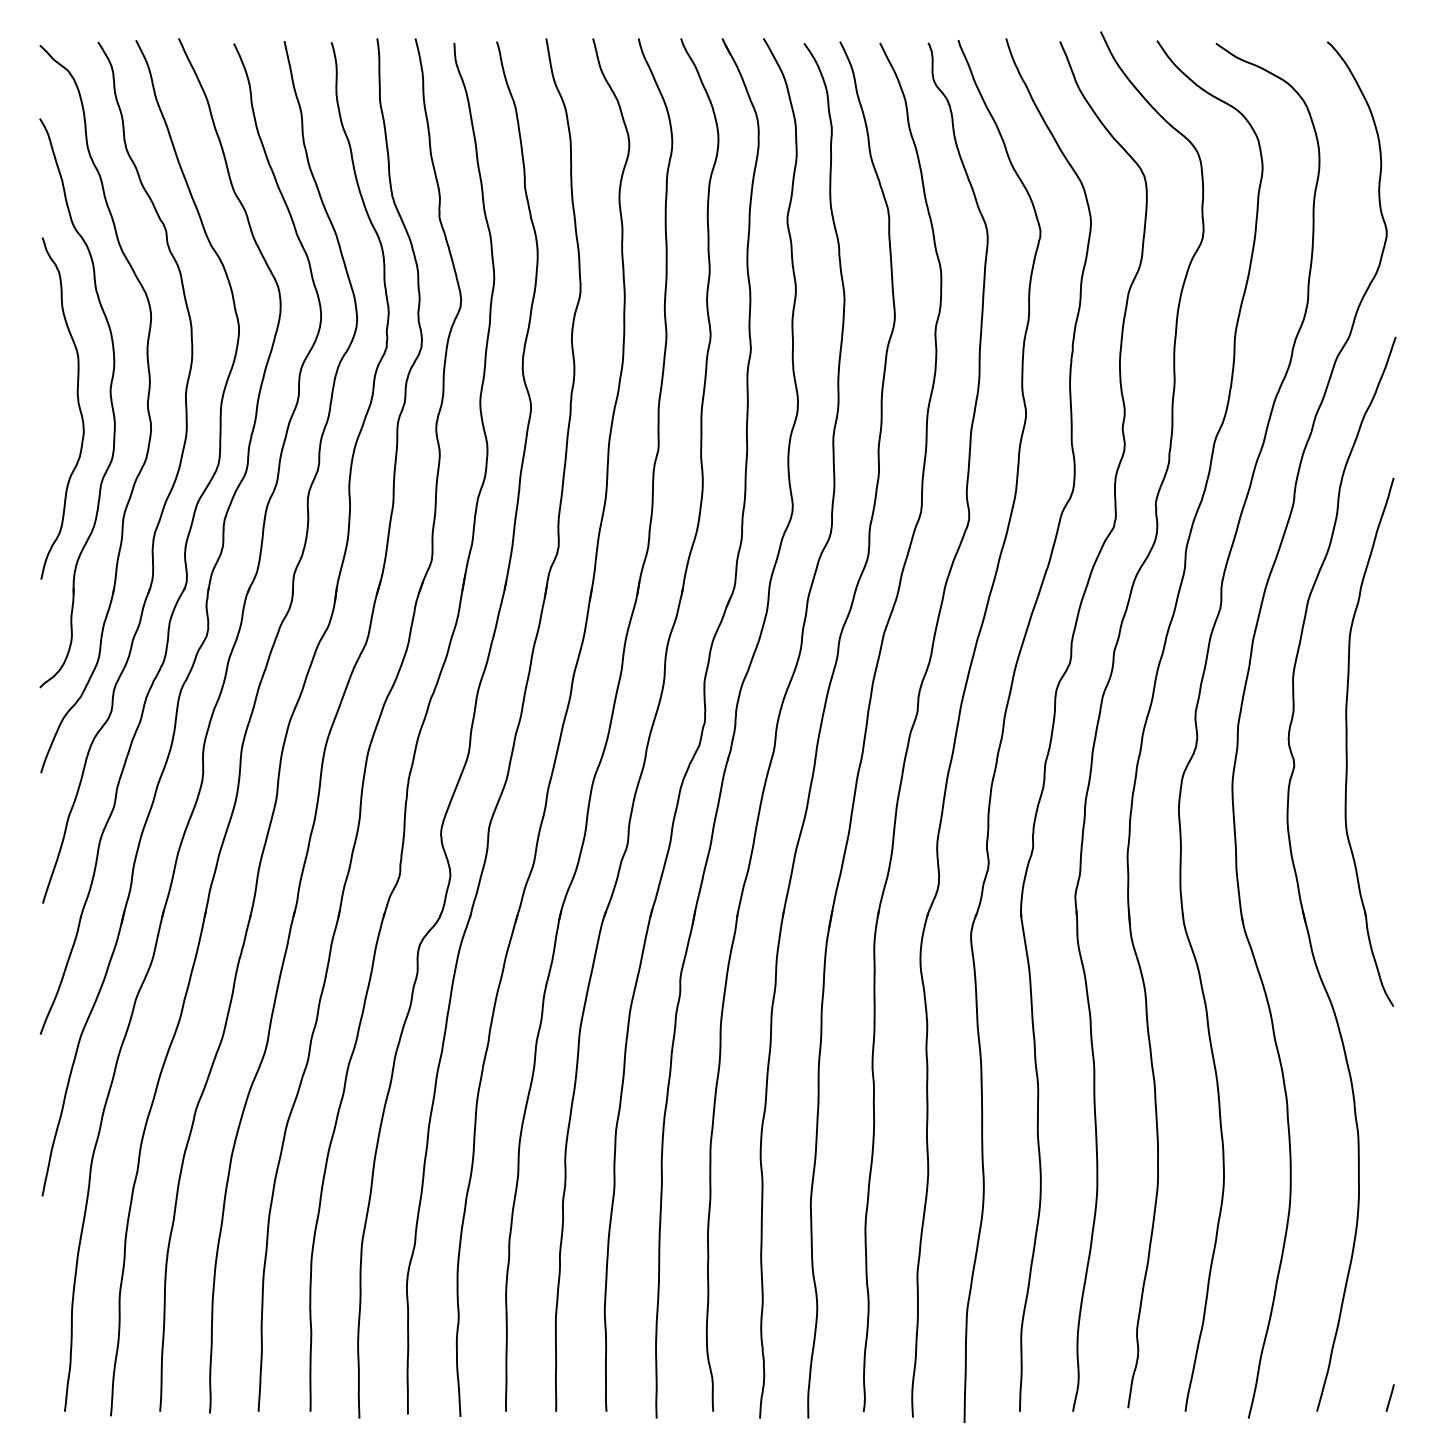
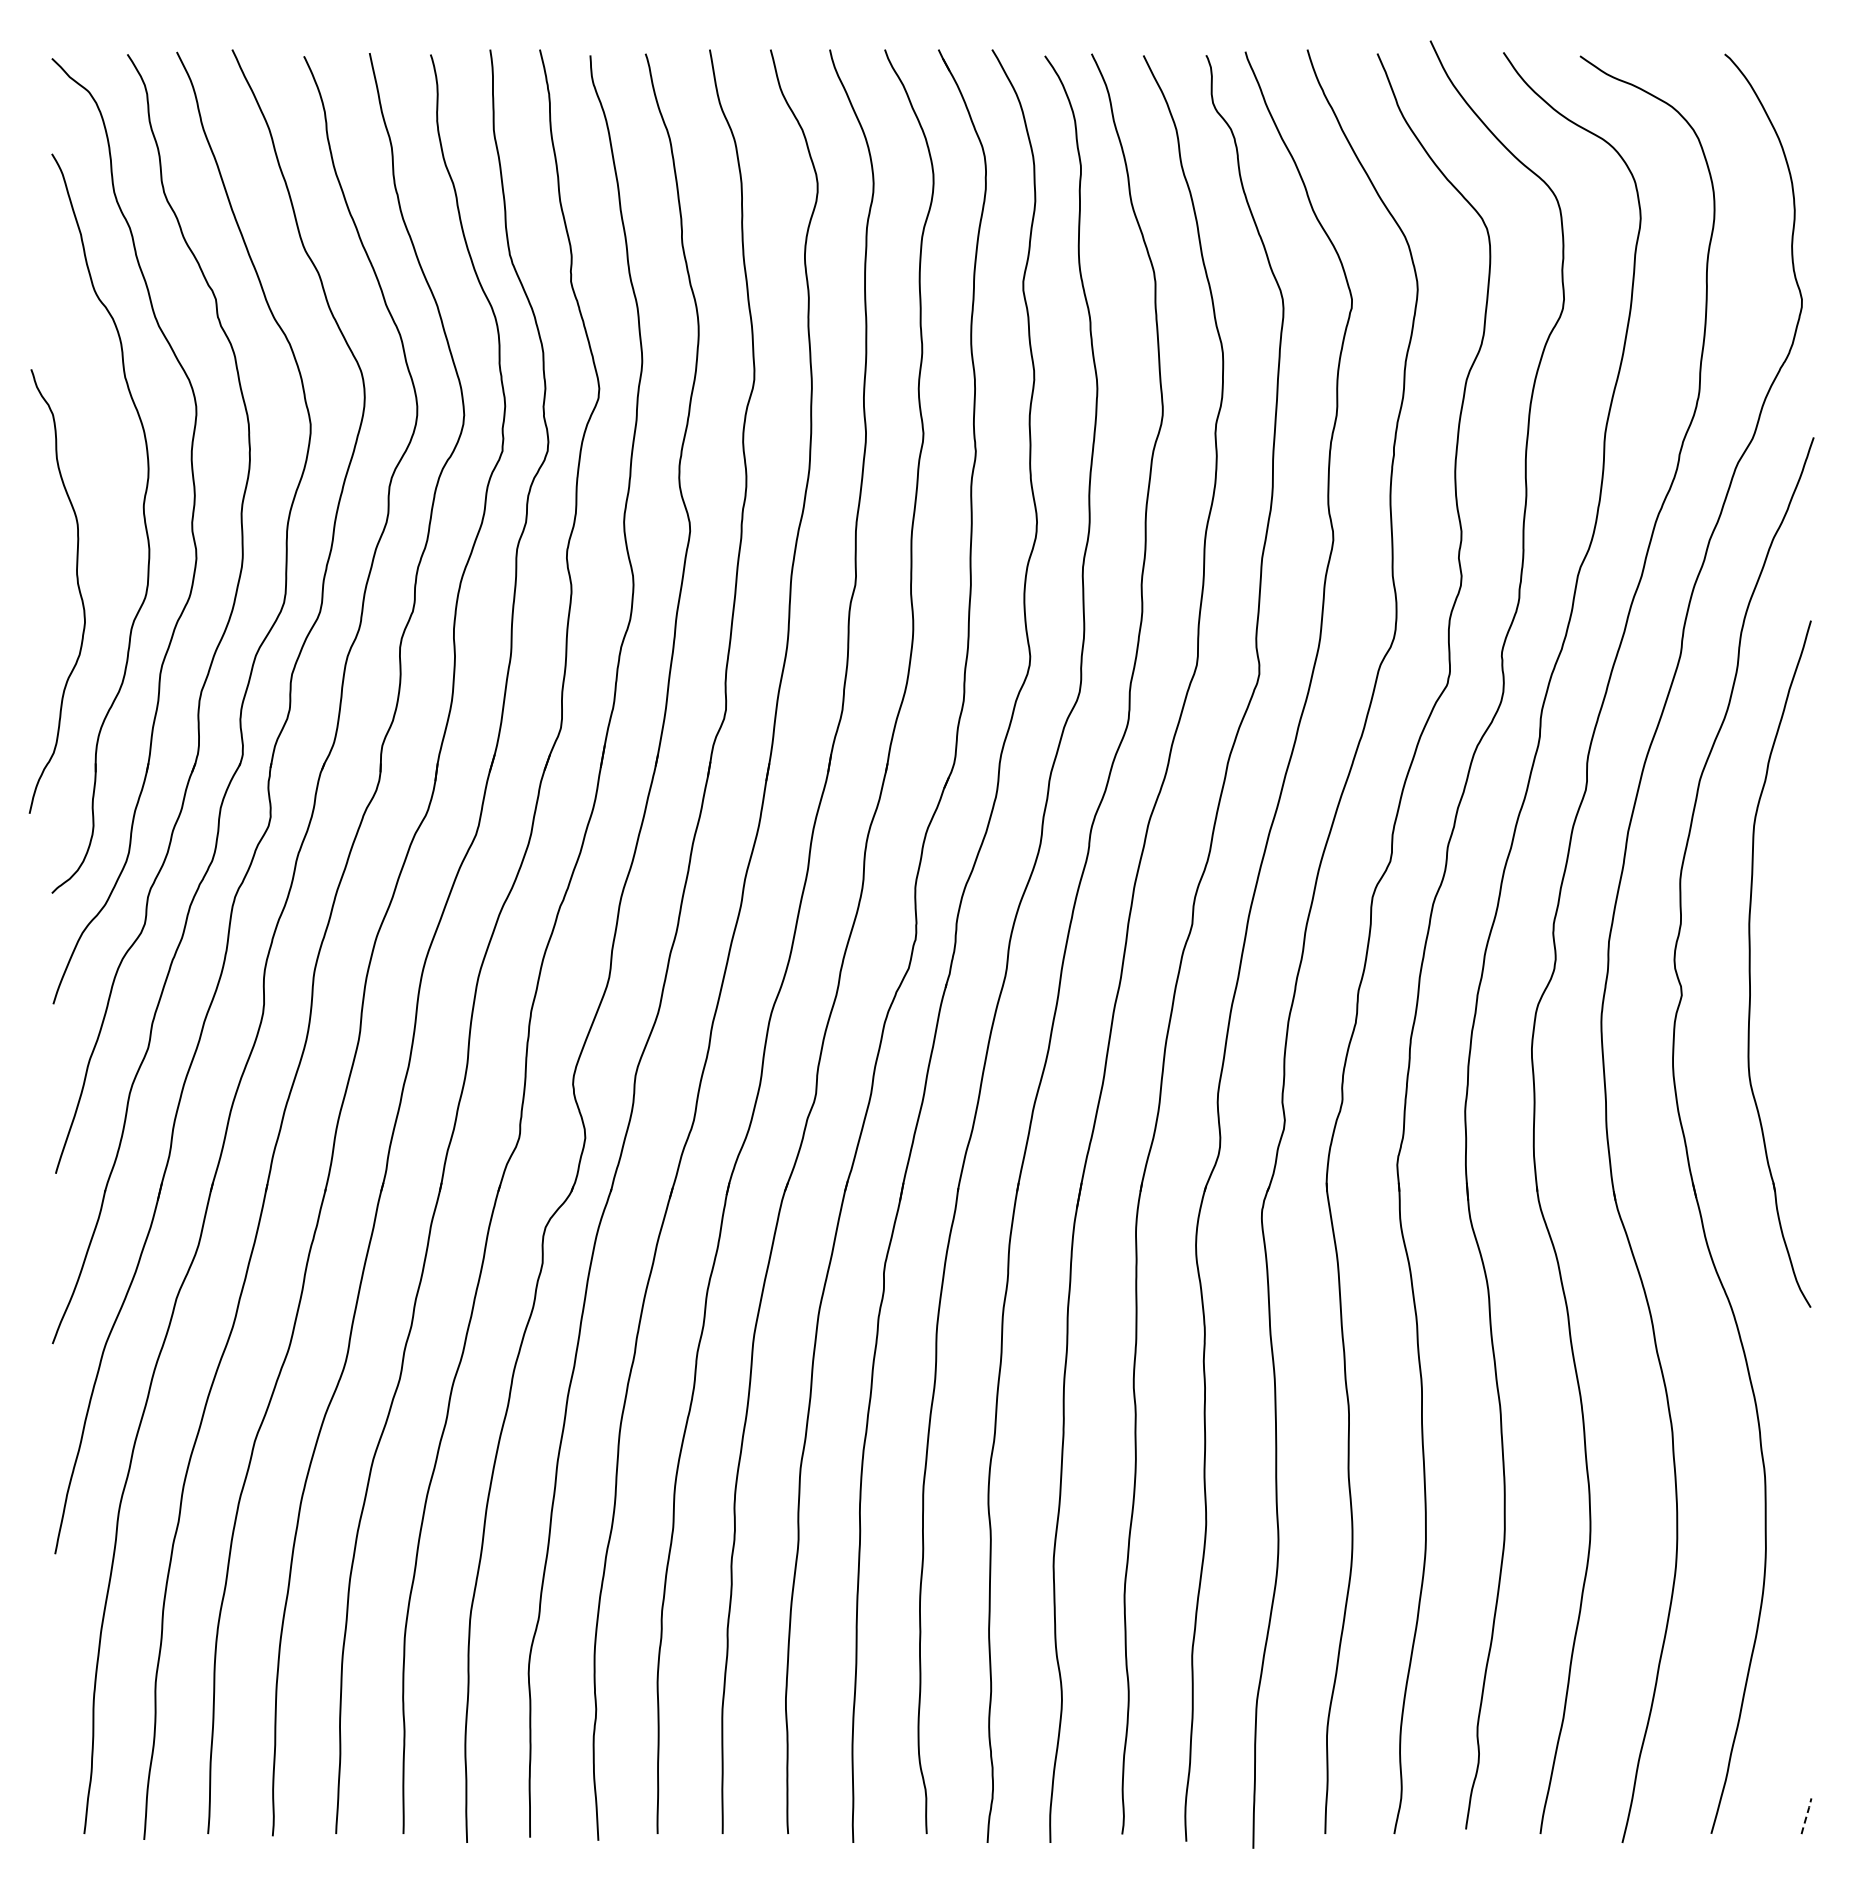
curve: (78, 404) -> (77, 586), moved
line: (1390, 1397) -> (1806, 1815), solid -> dashed

